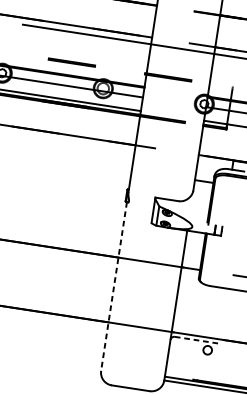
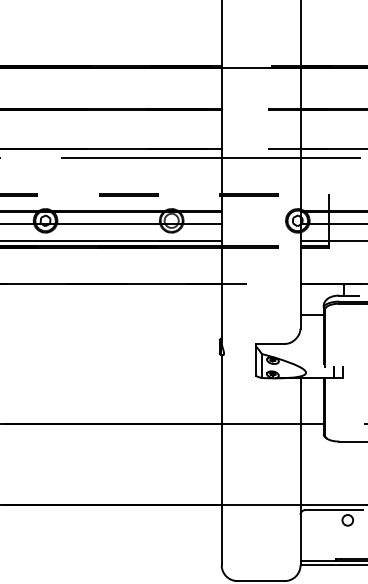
line: (113, 286) -> (221, 460), dashed -> solid
line: (198, 340) -> (334, 510), dashed -> solid

